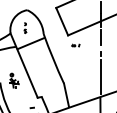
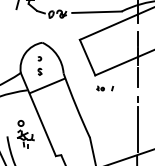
part: (25, 27) -> (39, 65), size x1.43
part: (76, 45) -> (105, 88), size x1.67
part: (14, 81) -> (25, 134), size x1.43

